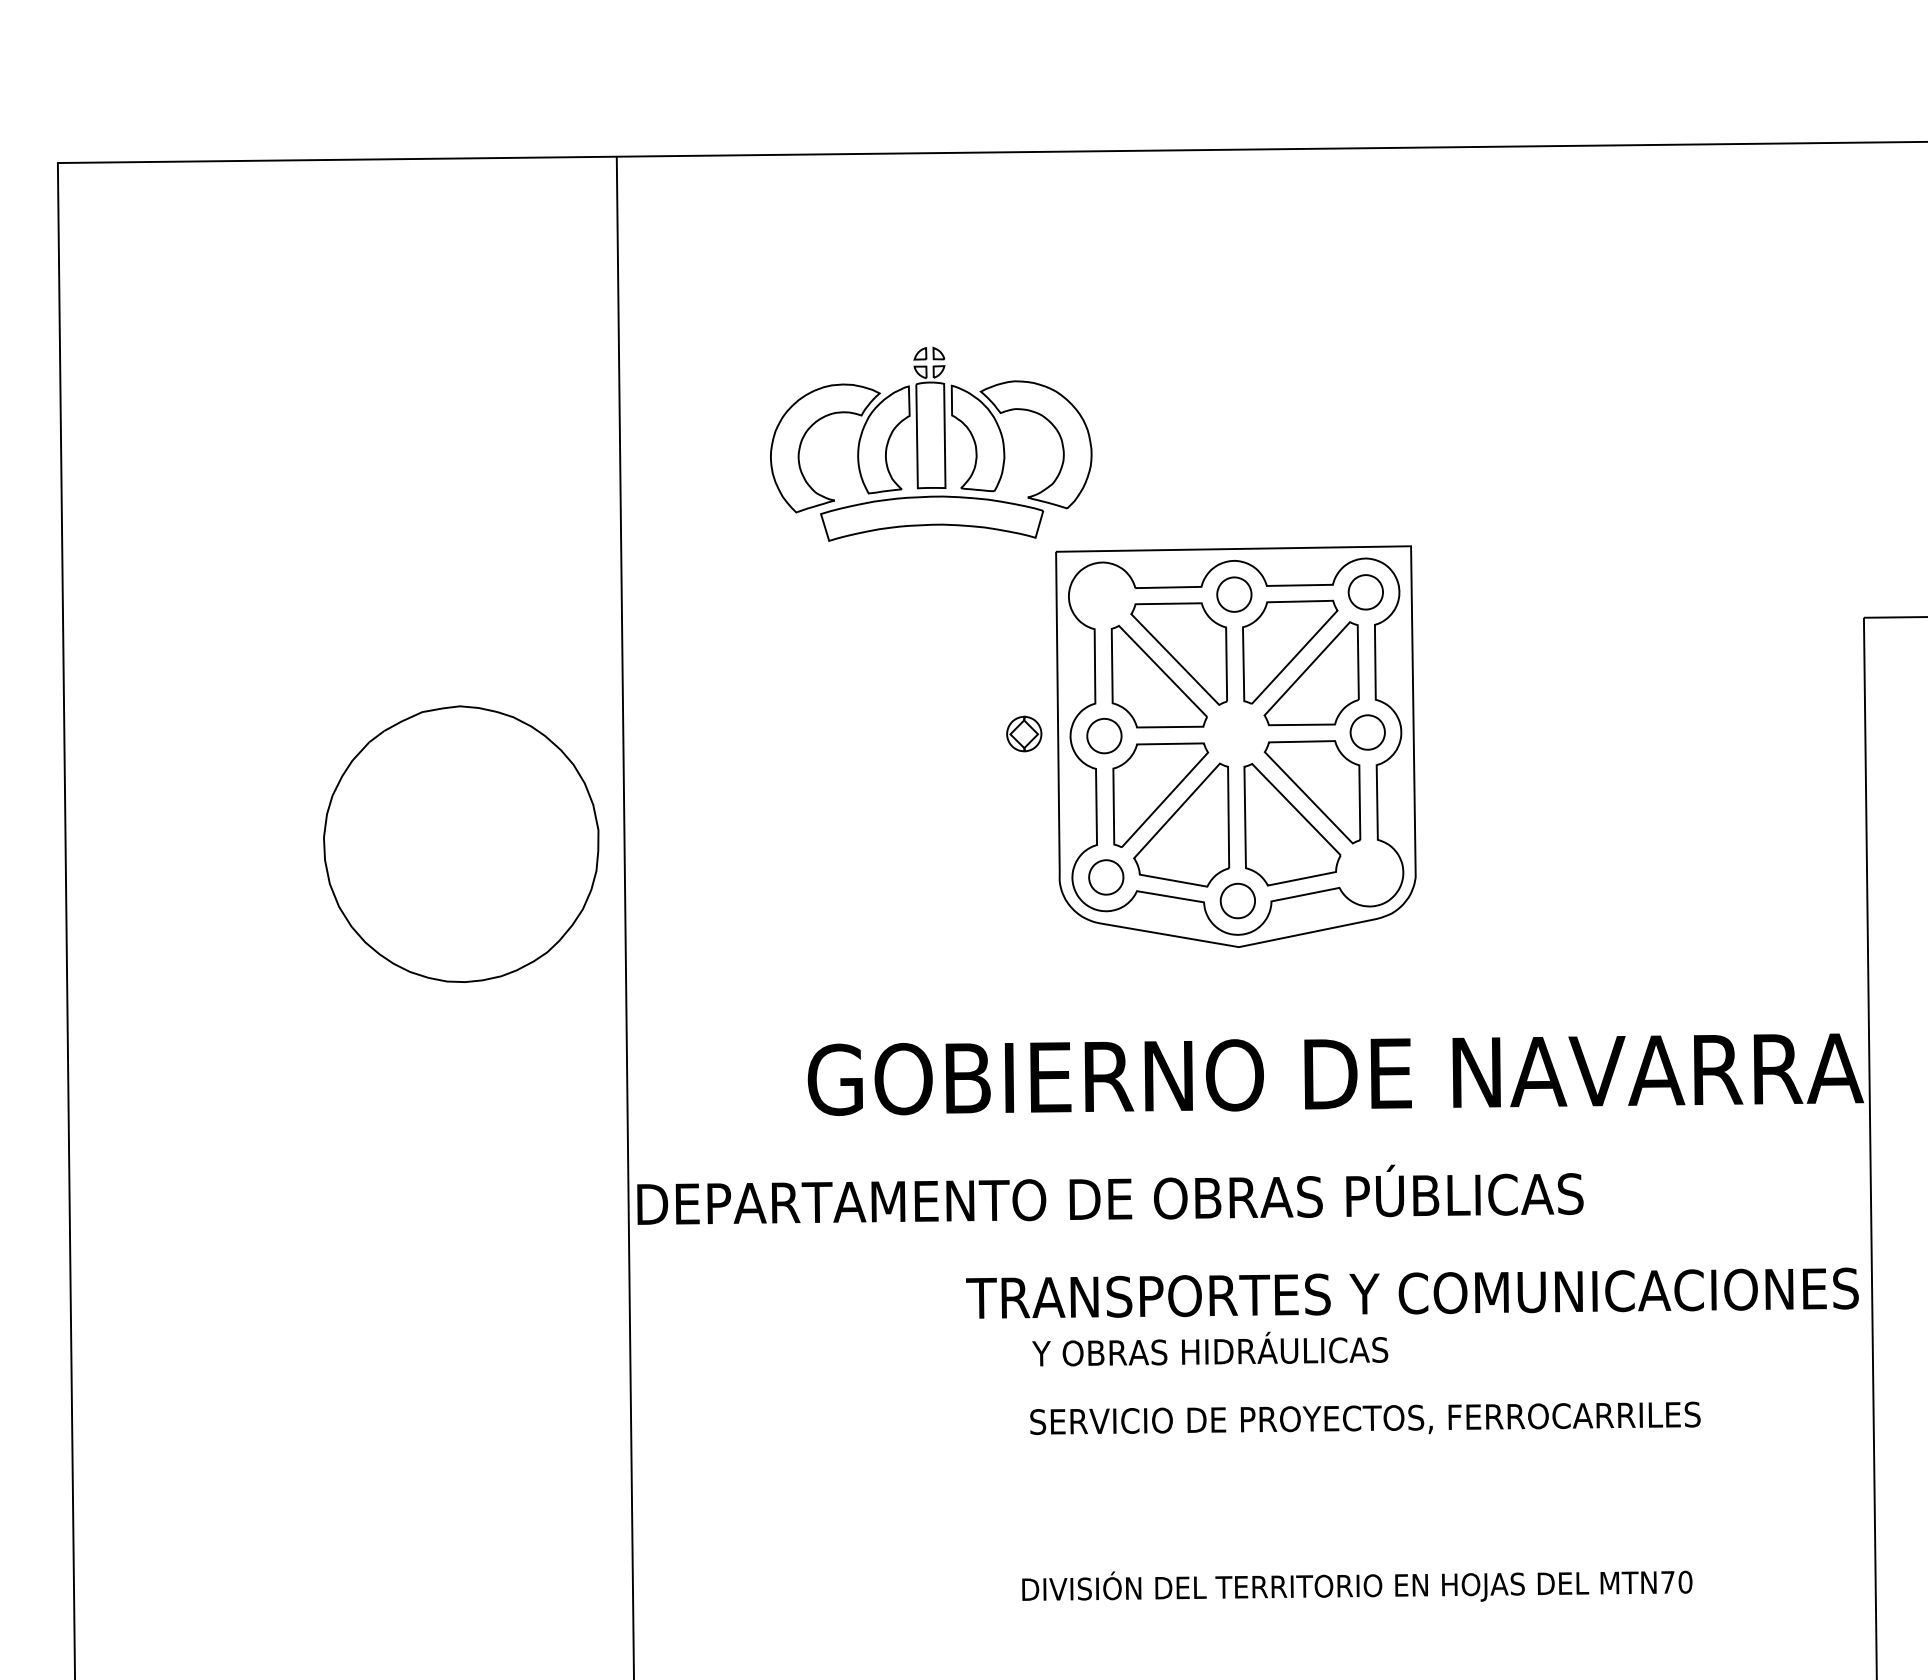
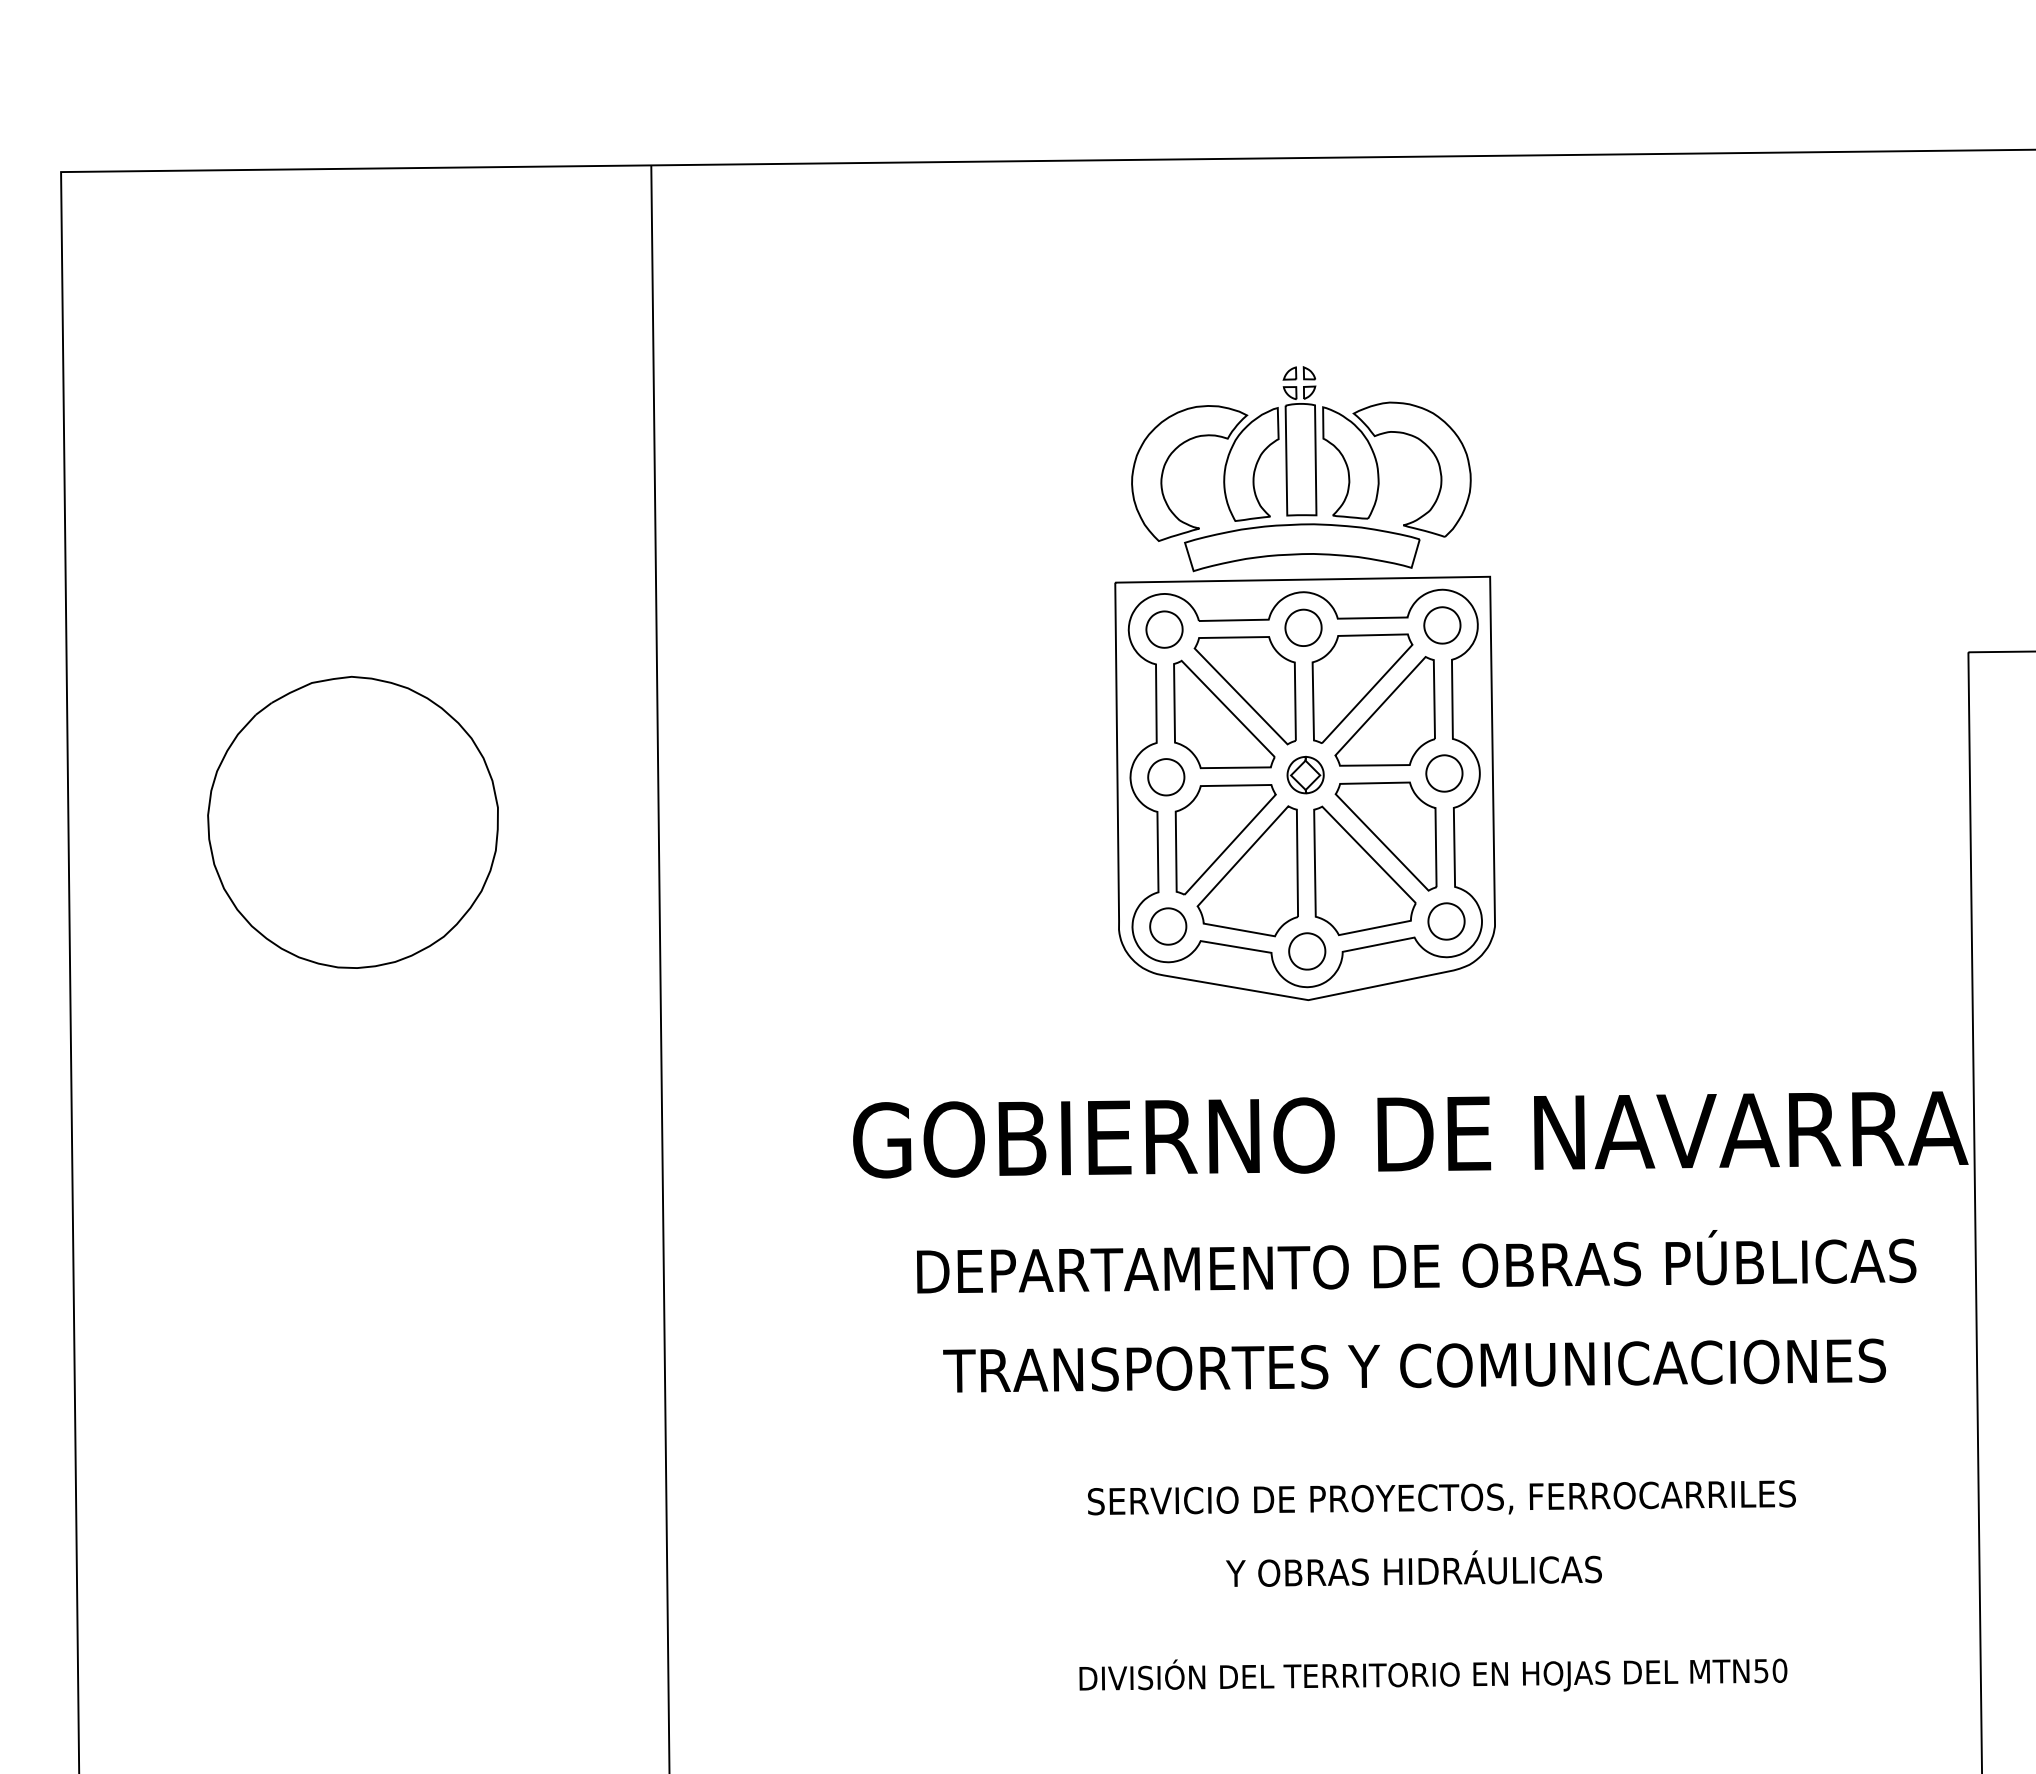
part: (931, 444) -> (1301, 469), moved
part: (1102, 596) -> (1164, 629), added
part: (1024, 733) -> (1305, 774), moved
part: (460, 843) -> (352, 821), moved
part: (1369, 872) -> (1446, 921), added
text: (1110, 1194) -> (1416, 1261), moved
text: (1412, 1293) -> (1414, 1365), moved
text: (1209, 1348) -> (1413, 1568), moved
text: (1668, 1582) -> (1761, 1671), MTN70 -> MTN50

